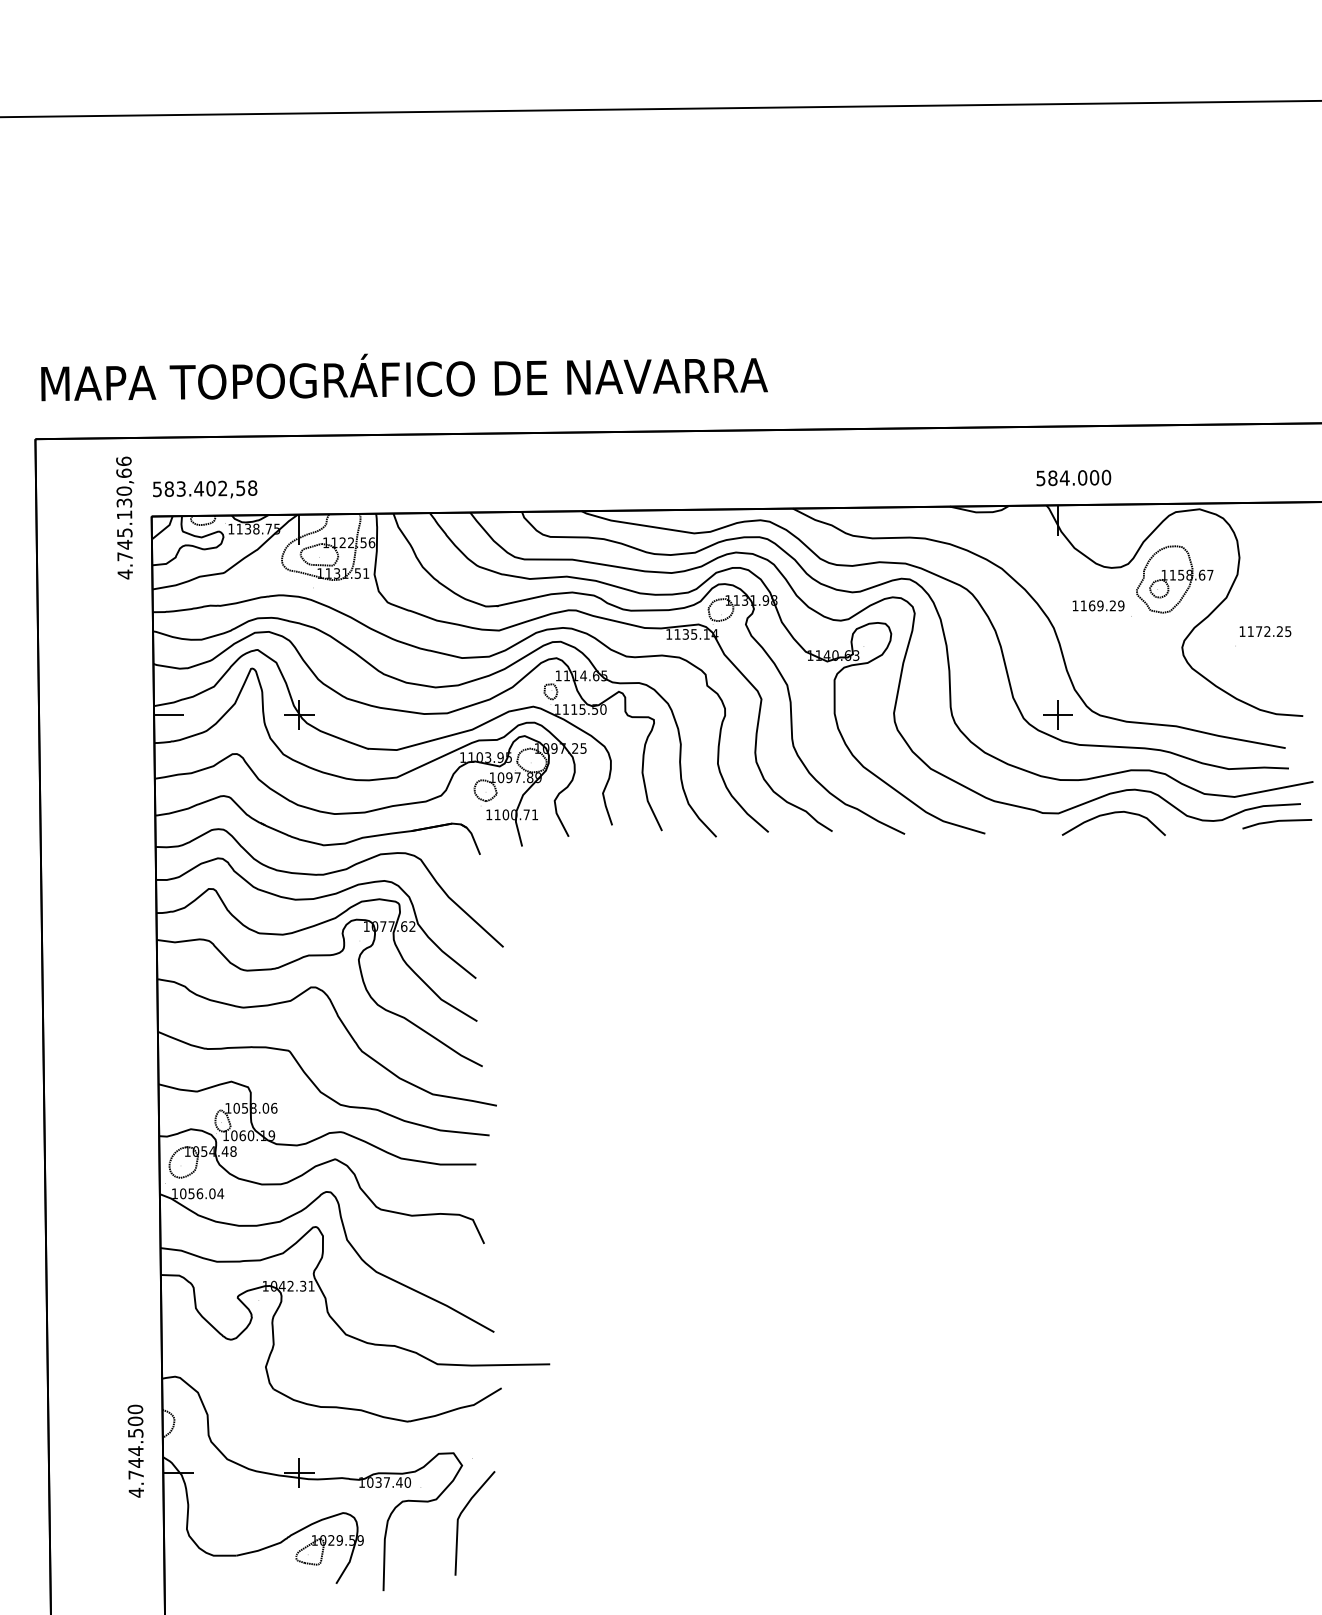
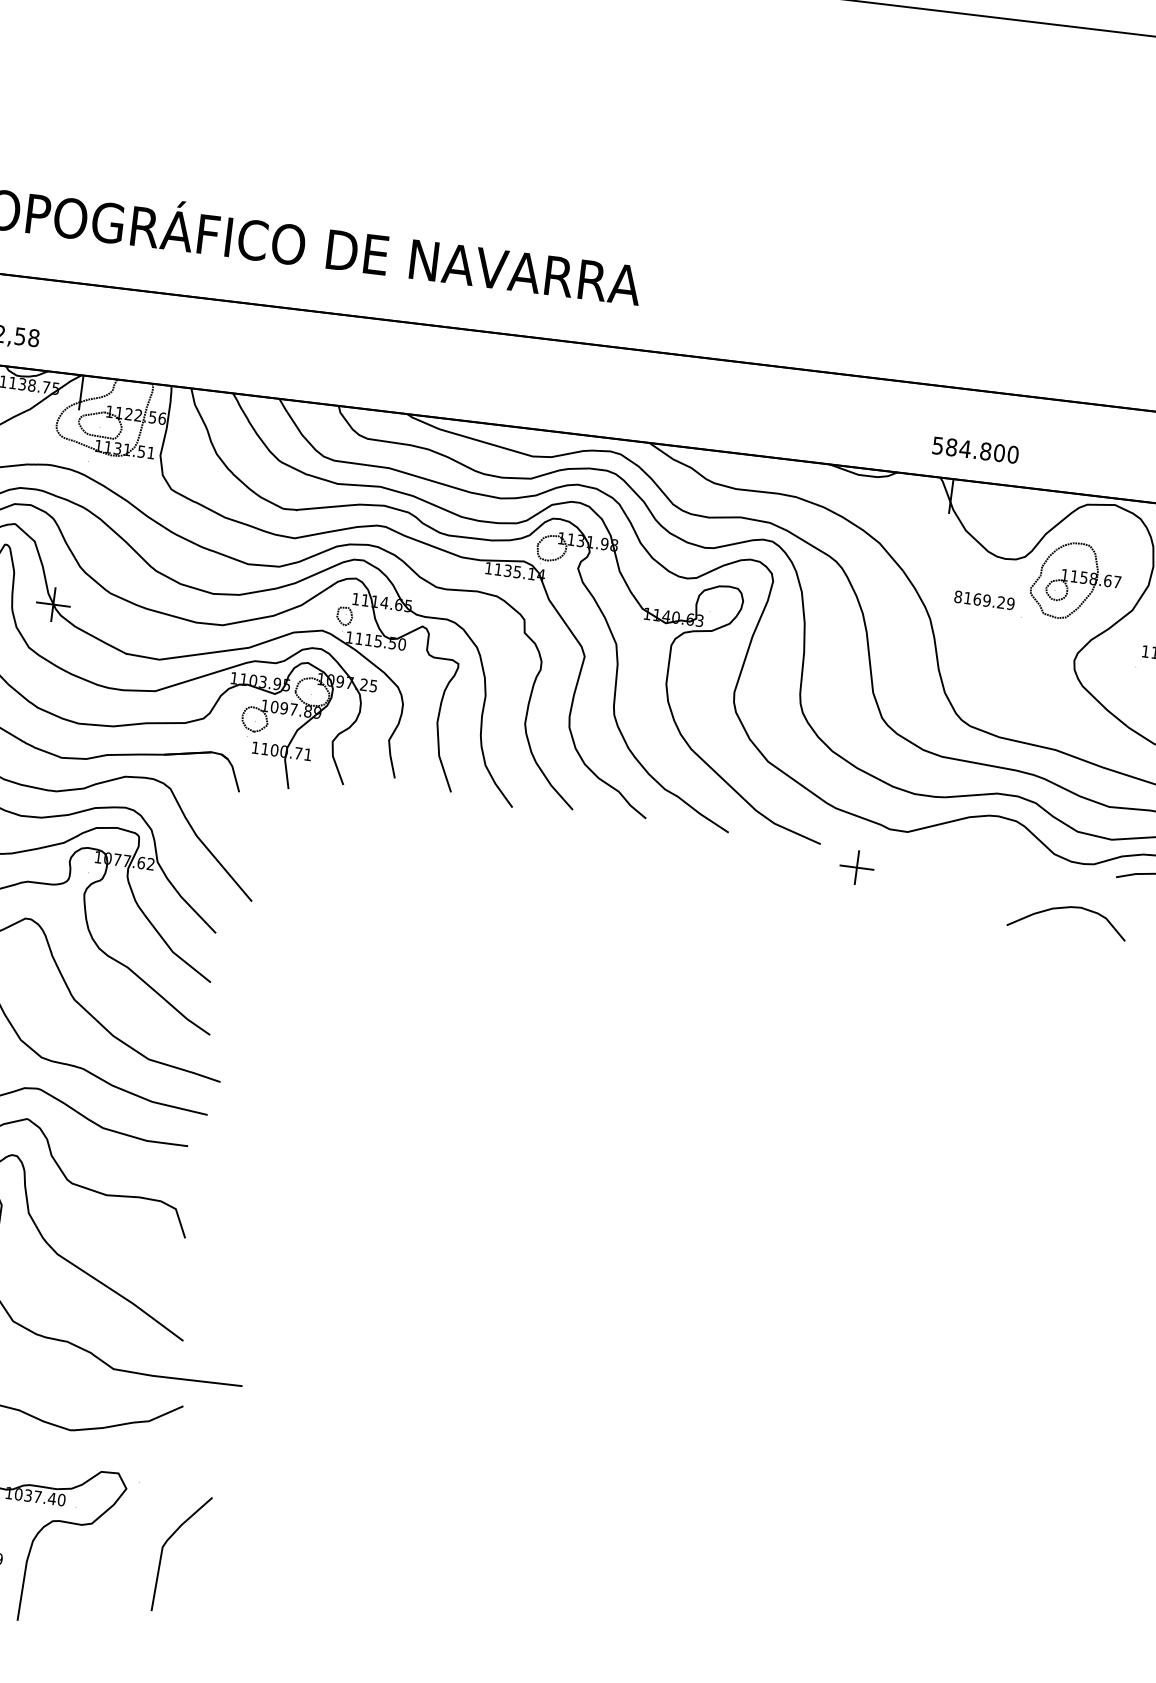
text: (1082, 477) -> (985, 451), 584.000 -> 584.800
text: (1075, 605) -> (958, 596), 1169.29 -> 8169.29
part: (1057, 714) -> (856, 867), moved
curve: (1111, 814) -> (1066, 908), moved
line: (460, 1516) -> (166, 1544), moved

